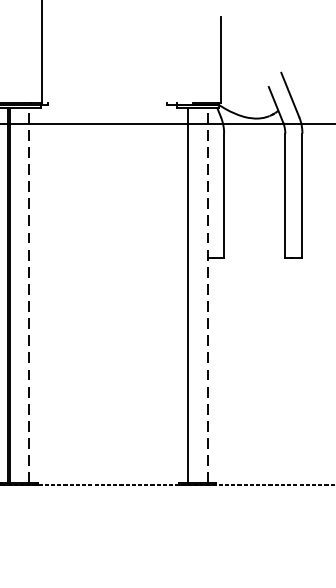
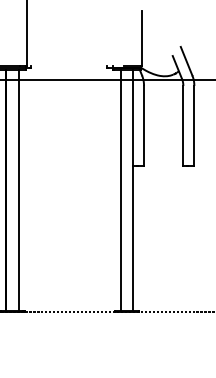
line: (28, 294) -> (18, 189), dashed -> solid
line: (207, 294) -> (133, 189), dashed -> solid

